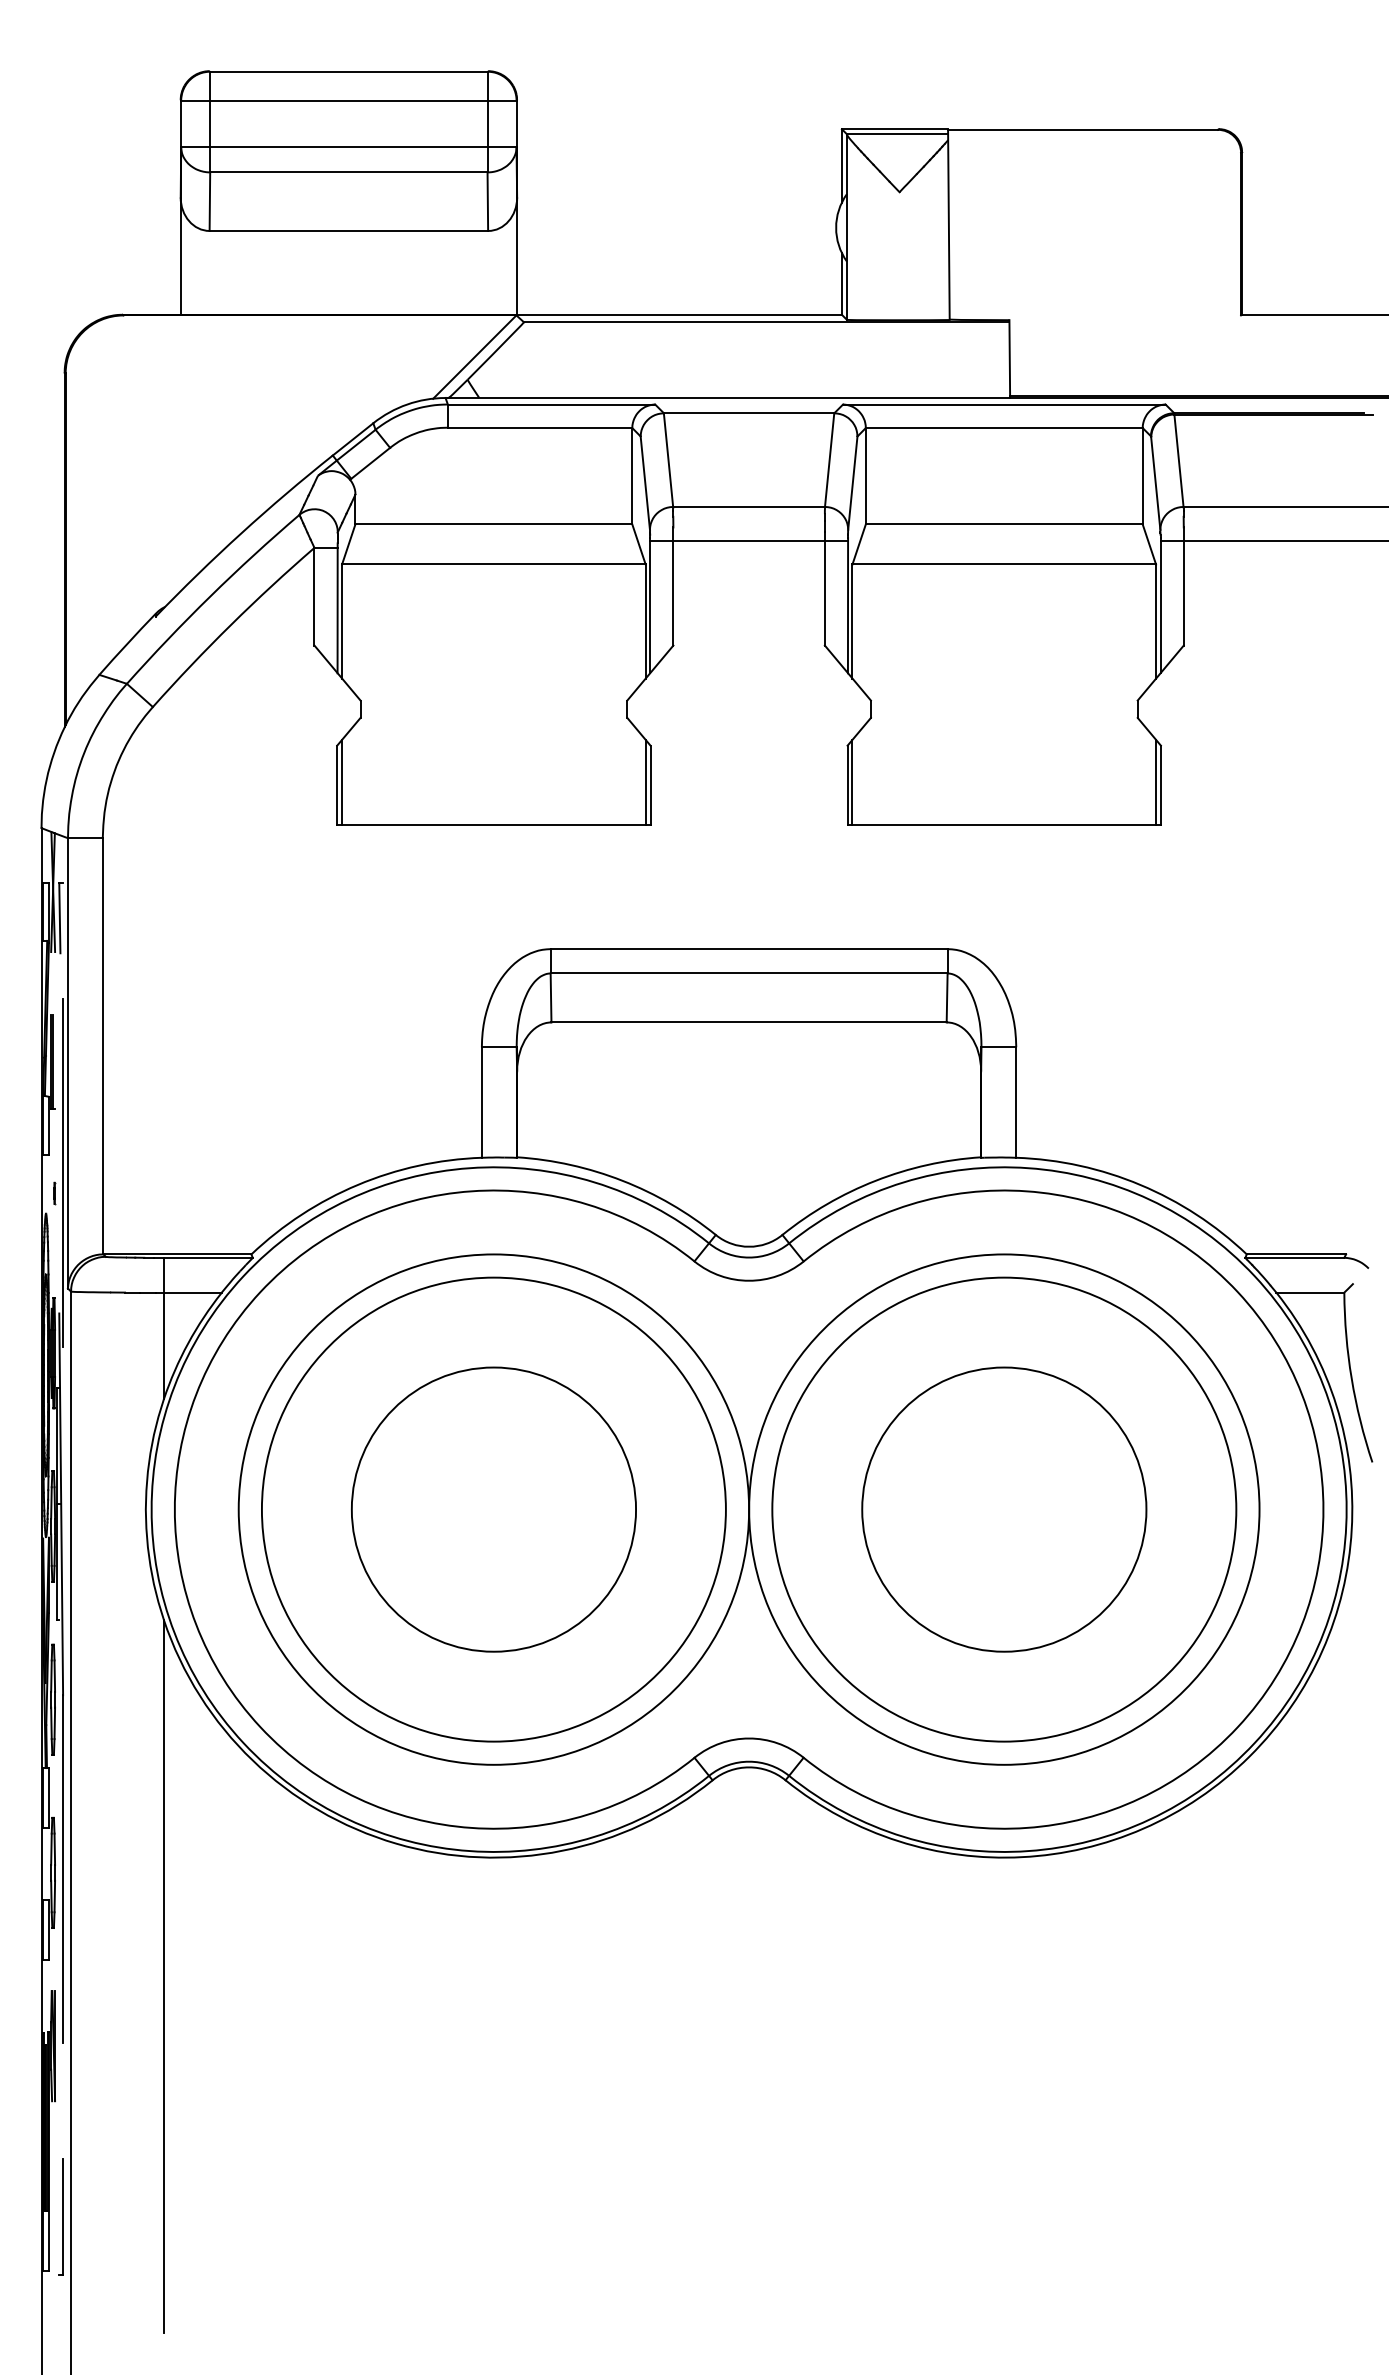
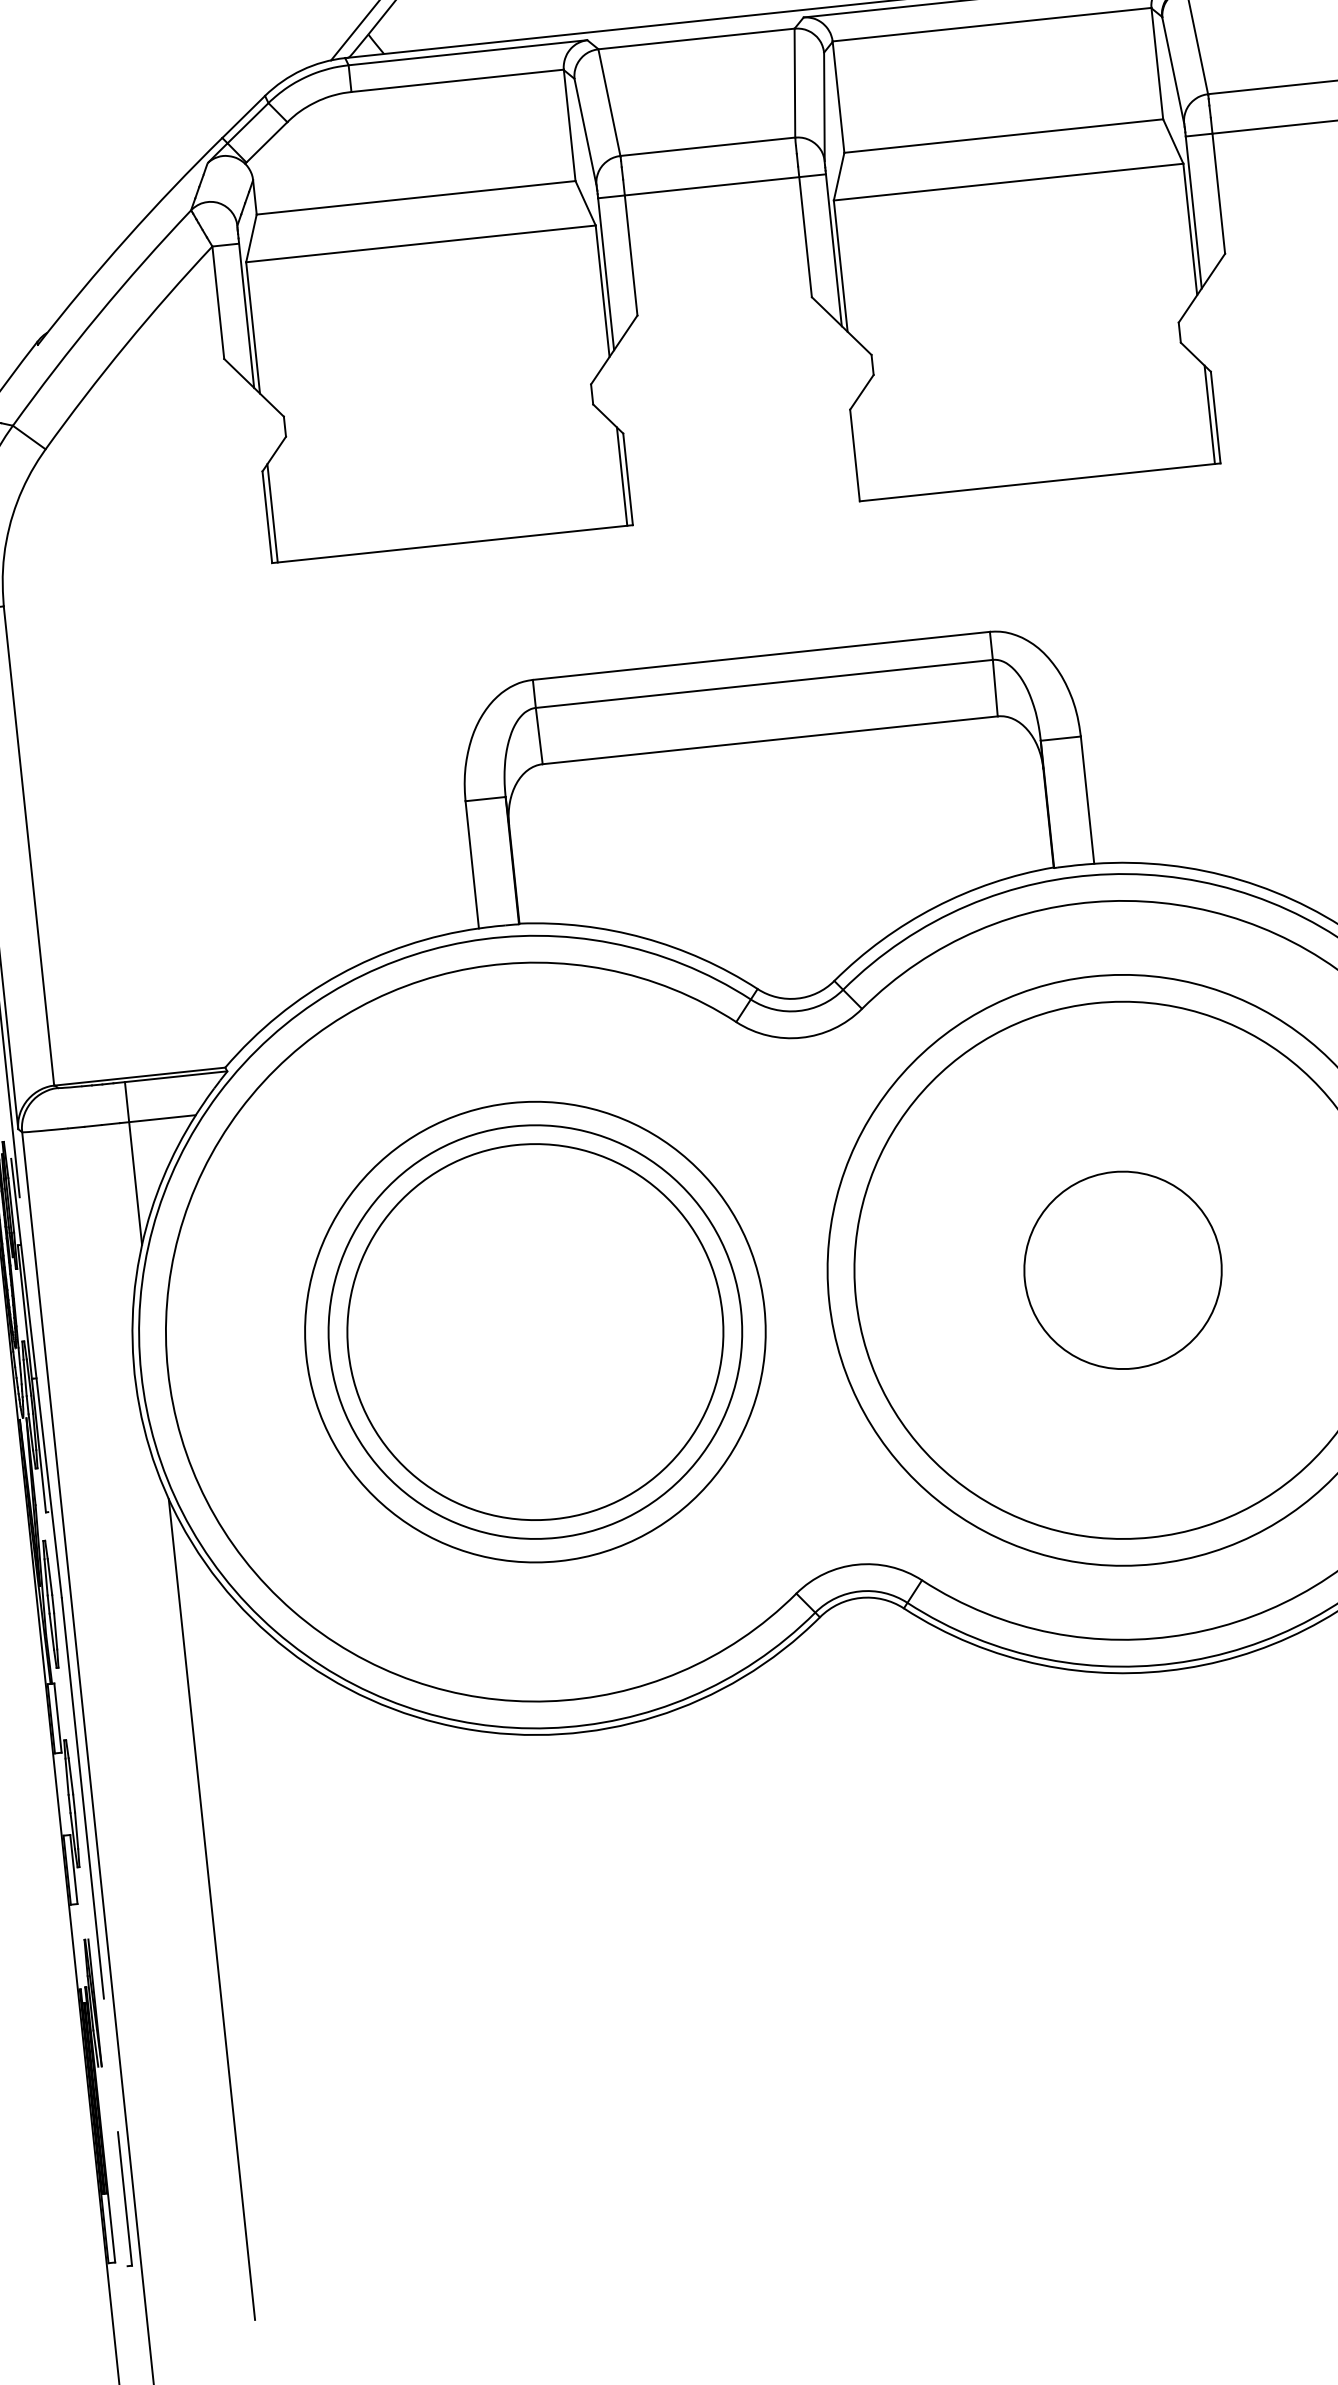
line: (852, 782) -> (860, 451), removed
circle: (493, 1509) -> (534, 1332), size x0.7
circle: (493, 1509) -> (534, 1332), size x0.7
circle: (493, 1509) -> (534, 1332), size x1.4
circle: (1004, 1509) -> (1123, 1270), size x0.6

